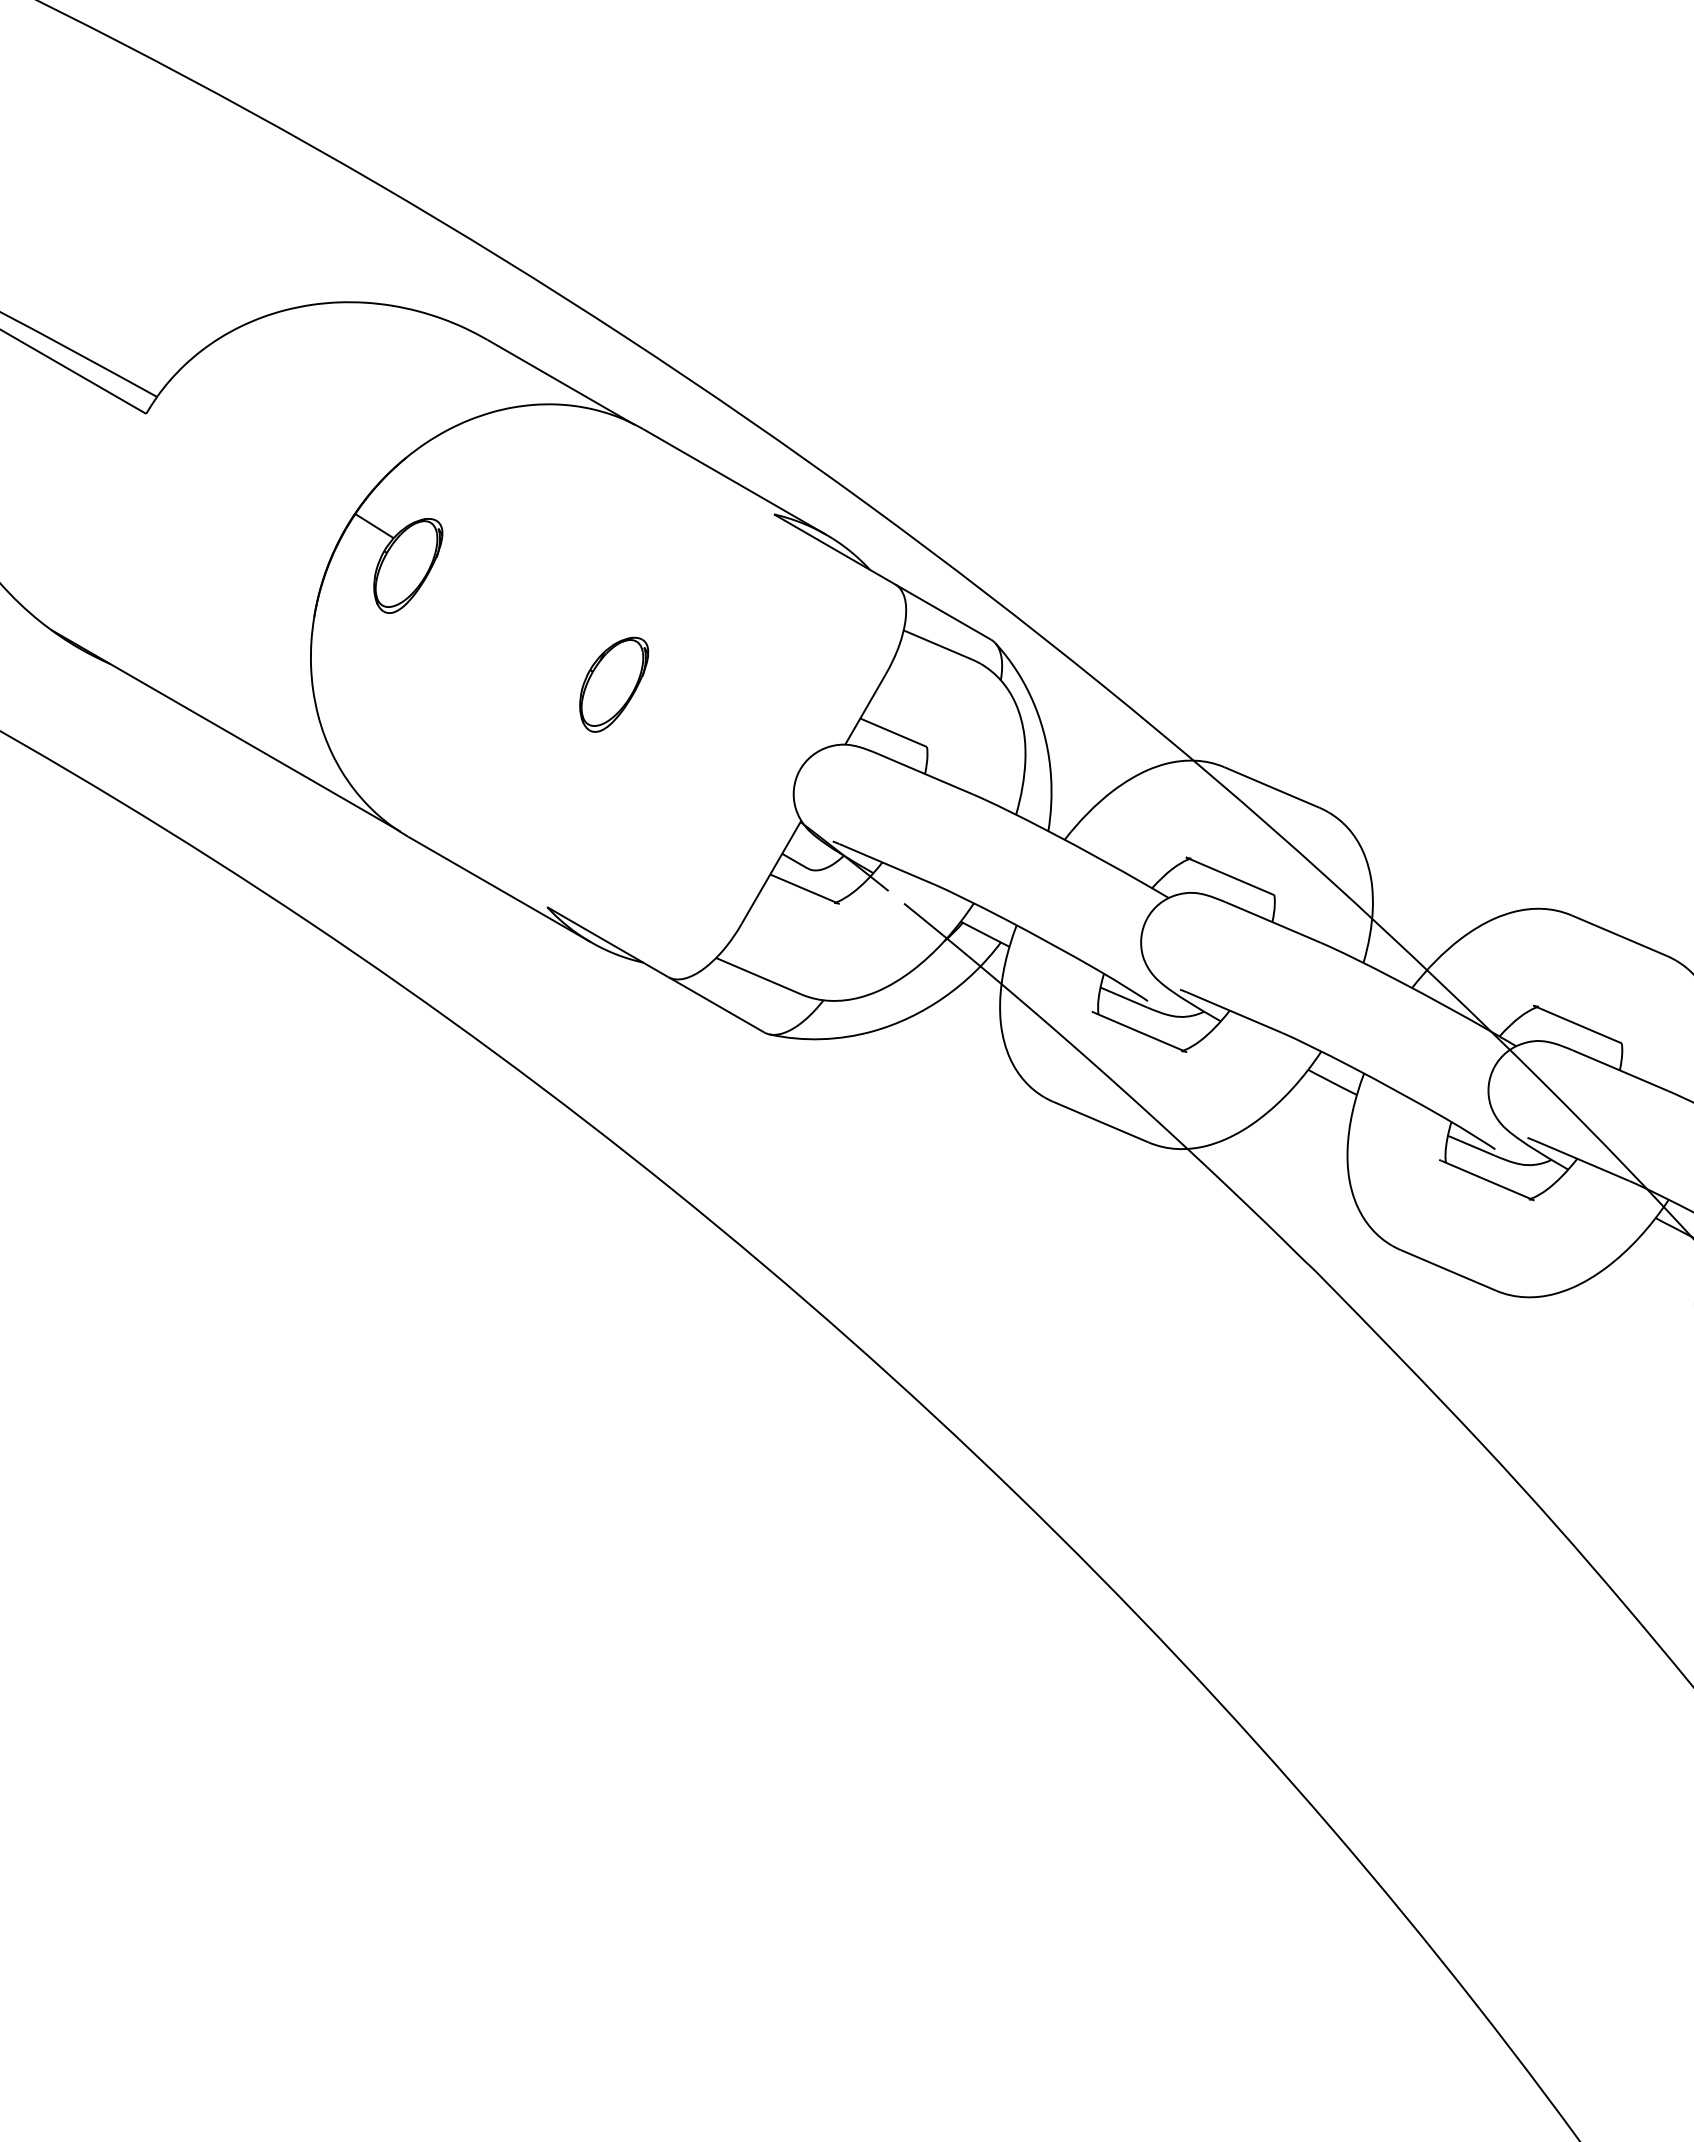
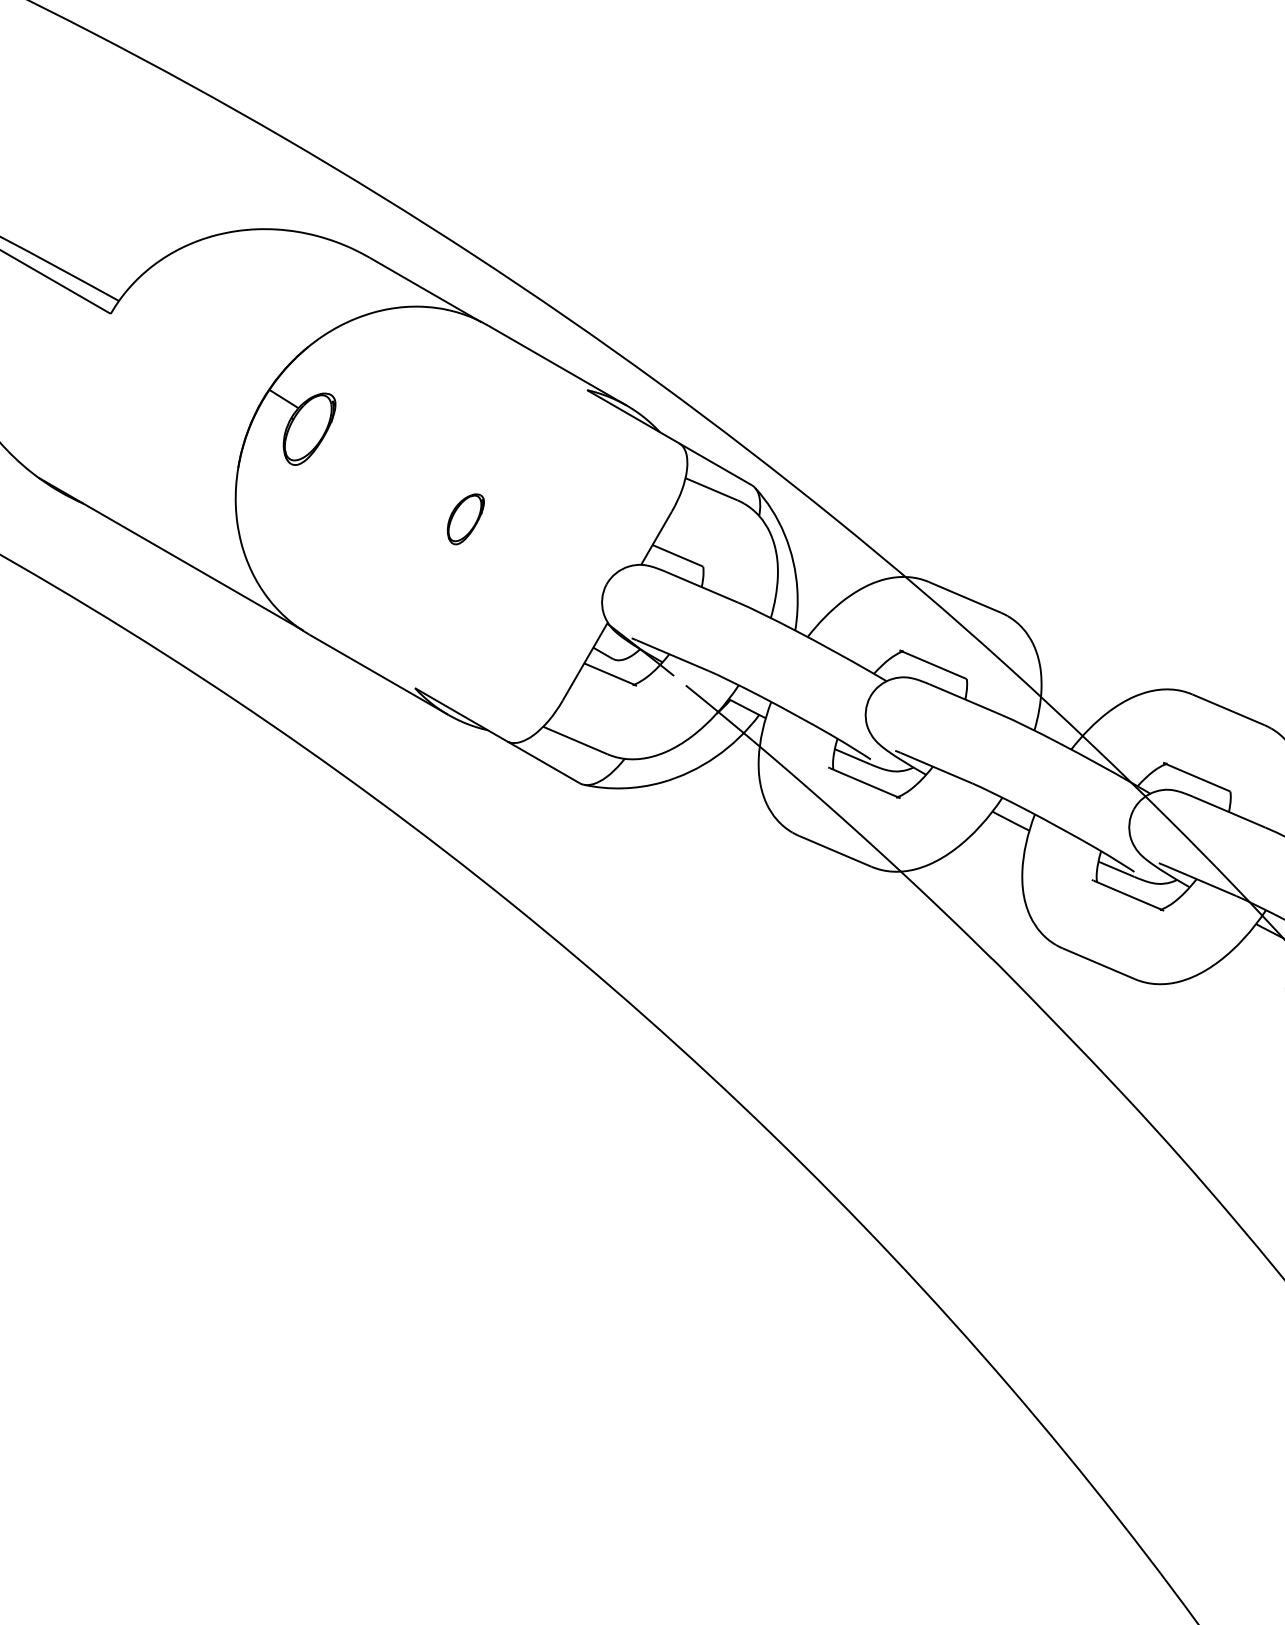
part: (614, 684) -> (466, 519), size x0.7

